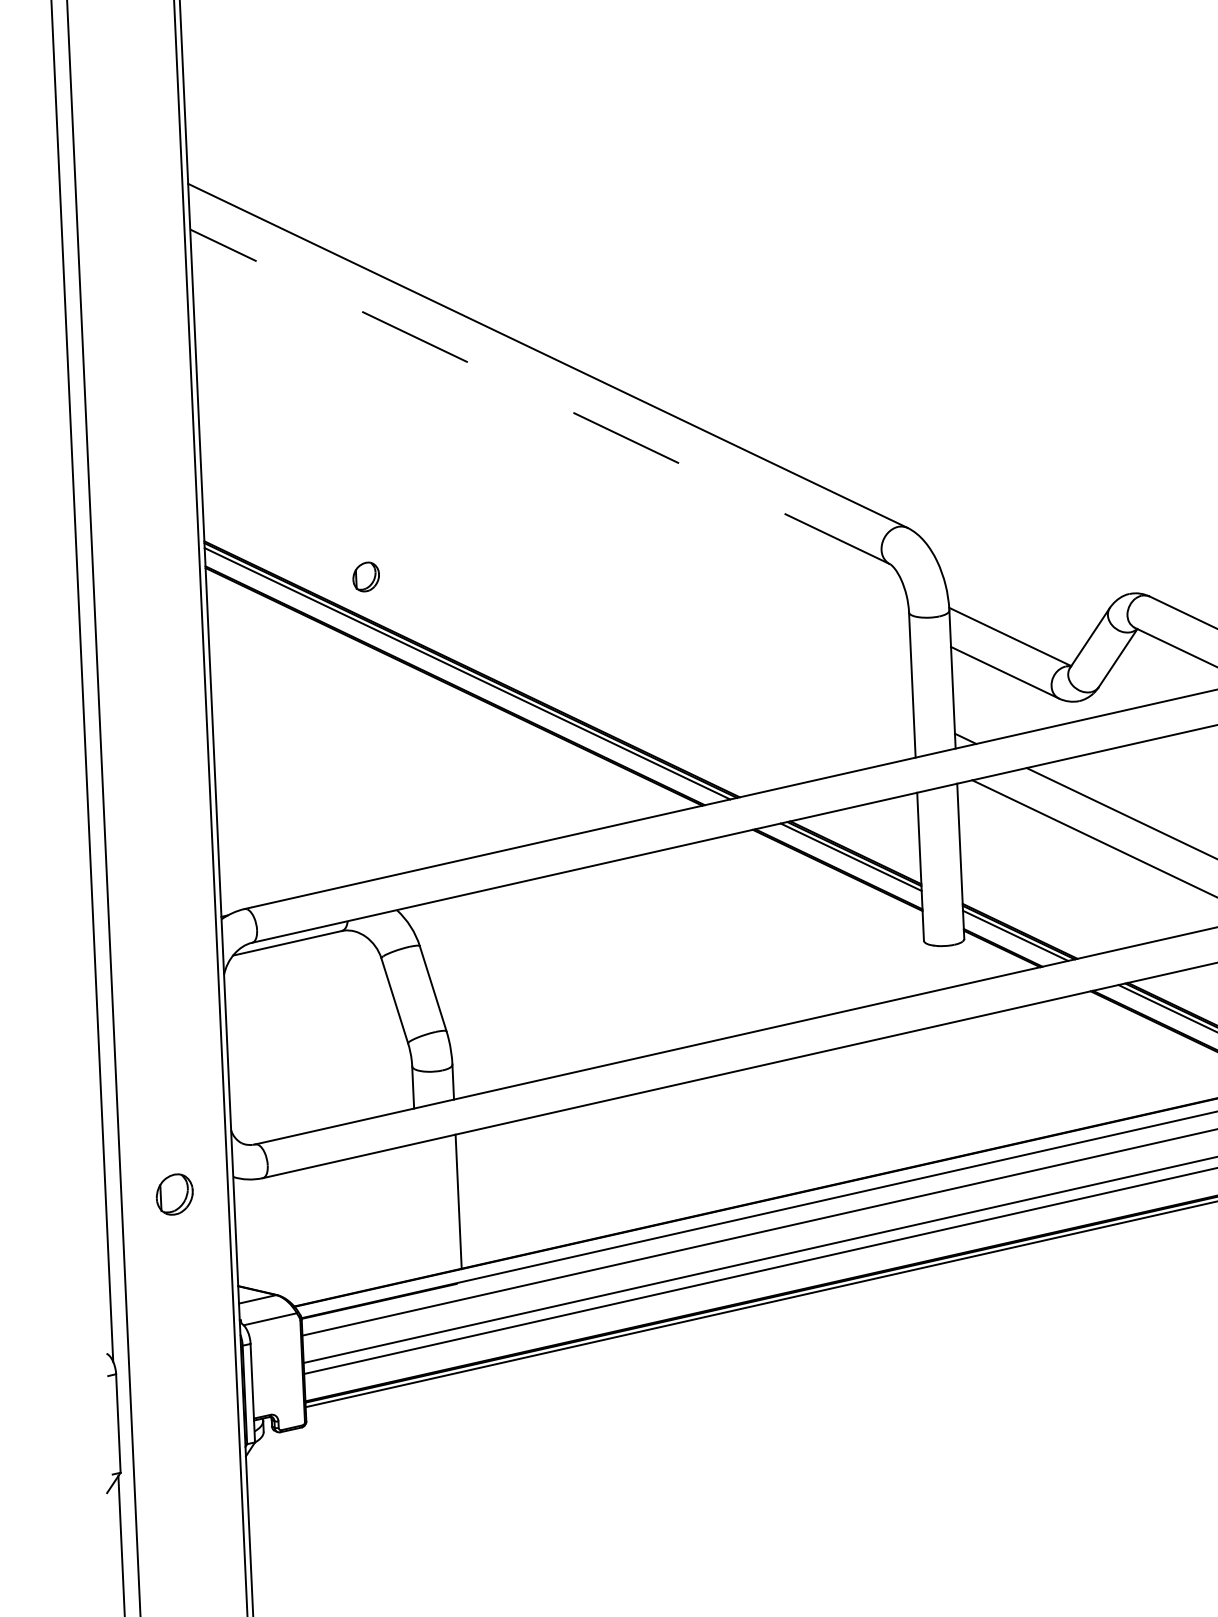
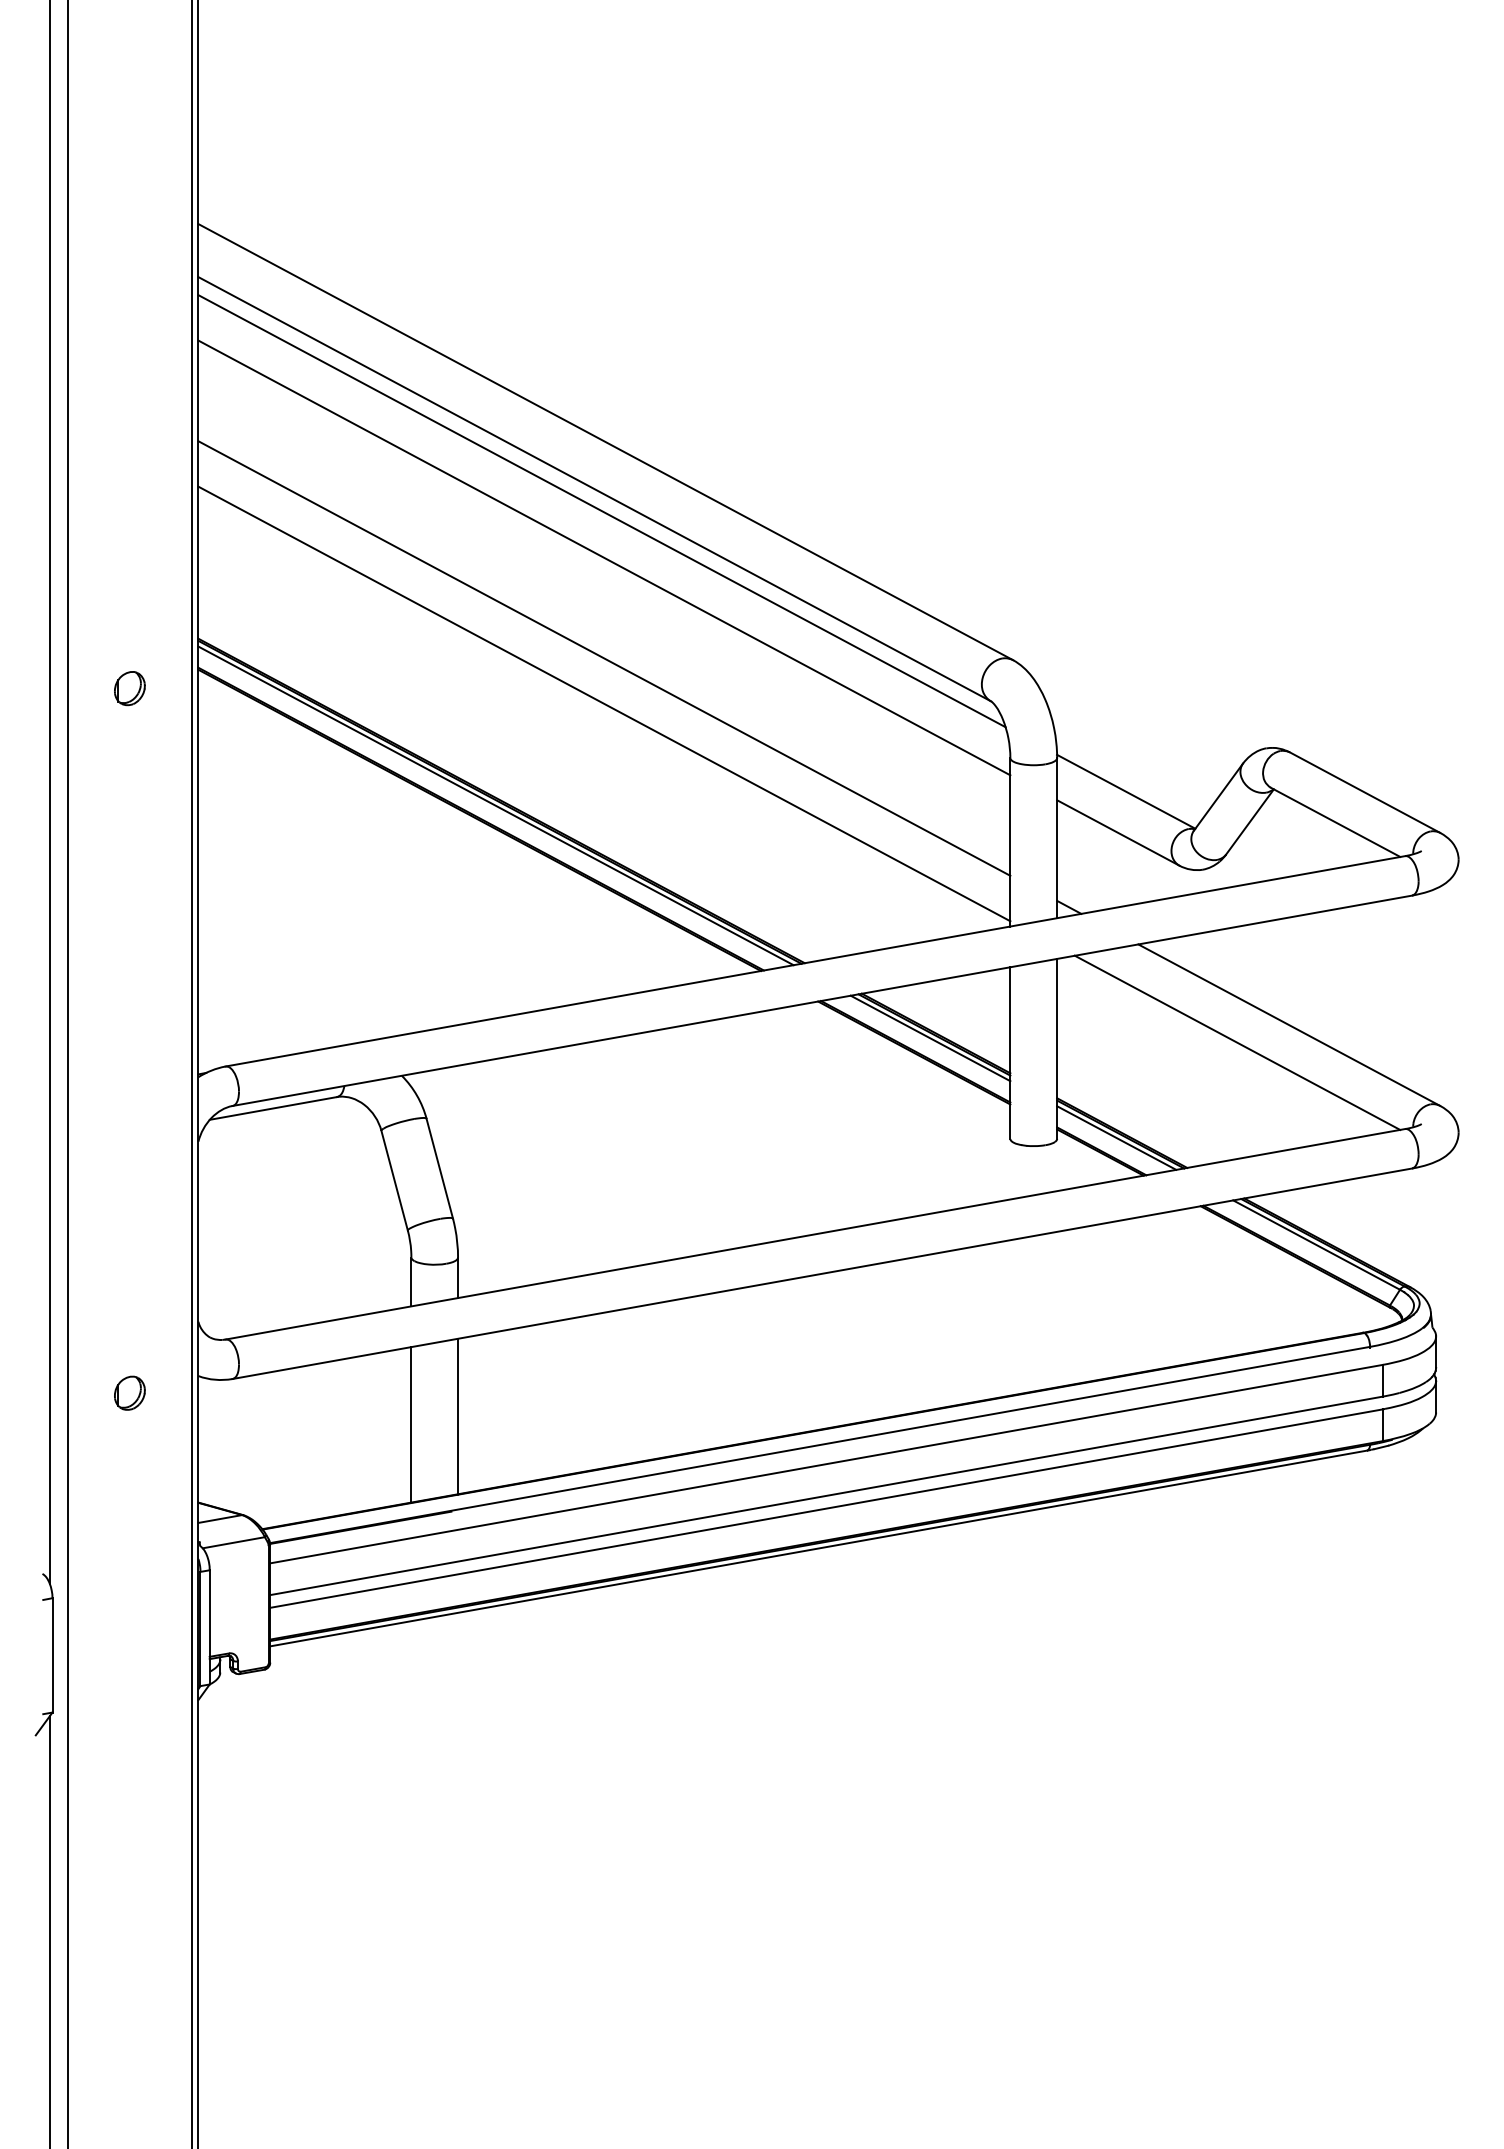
line: (539, 397) -> (594, 489), dashed -> solid
line: (546, 415) -> (601, 511), added
line: (551, 455) -> (604, 557), added
line: (555, 542) -> (604, 658), added
part: (365, 576) -> (129, 688), moved
line: (556, 581) -> (604, 703), added
part: (174, 1193) -> (129, 1392), size x0.71
line: (418, 1210) -> (411, 1424), added

